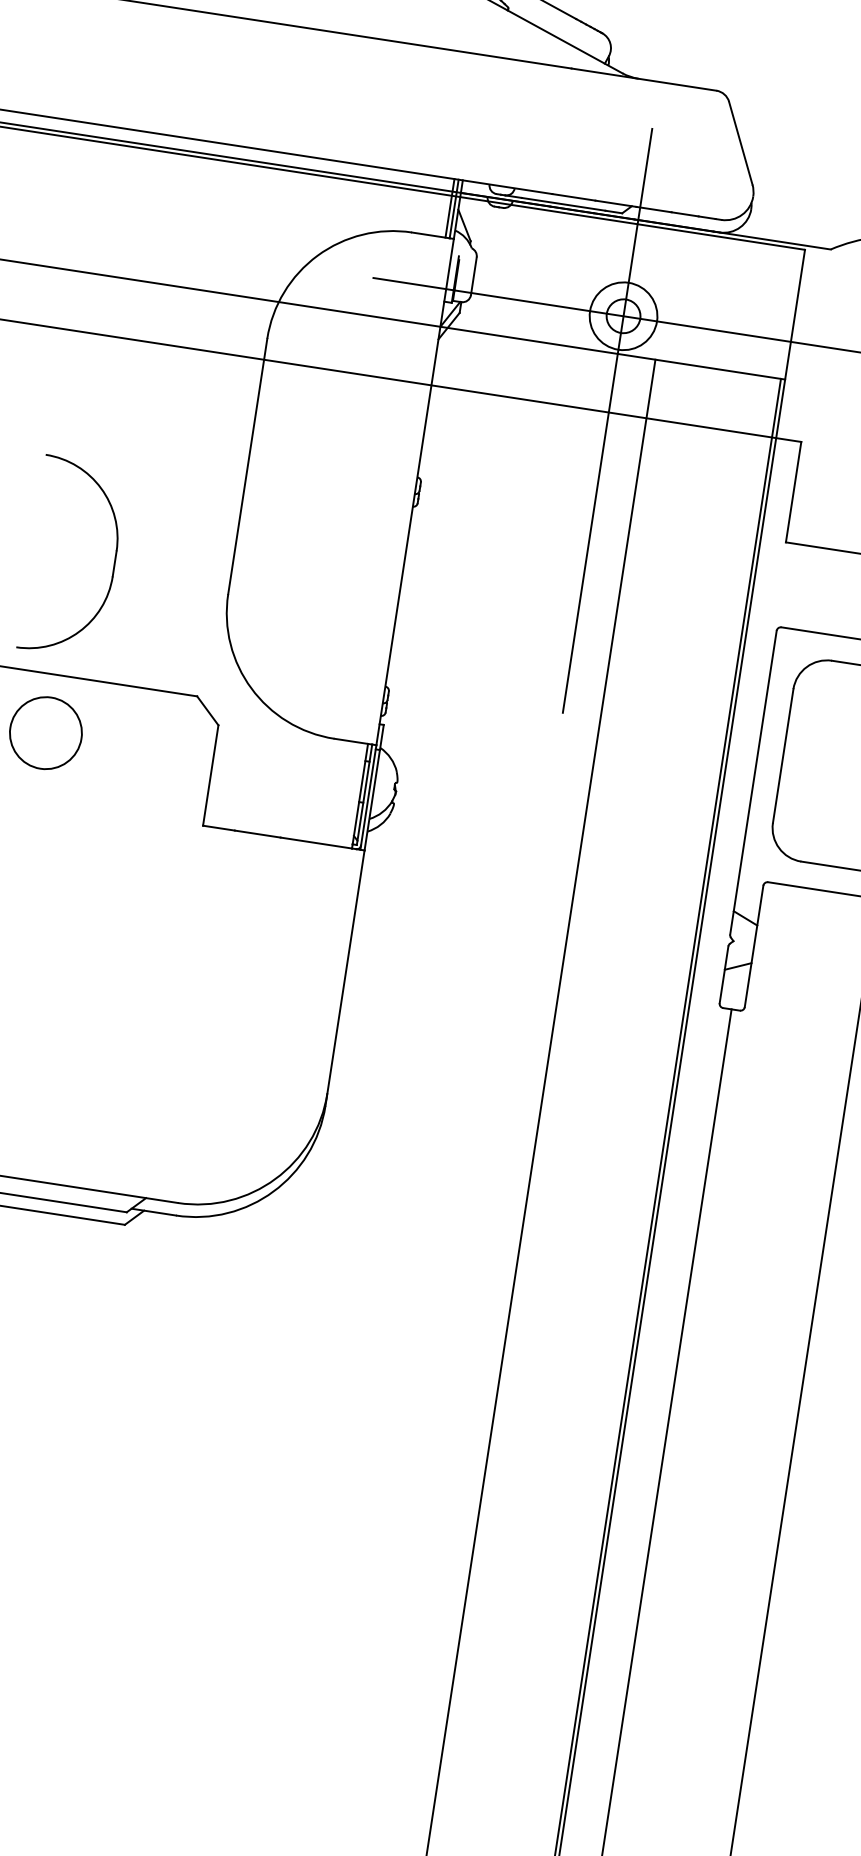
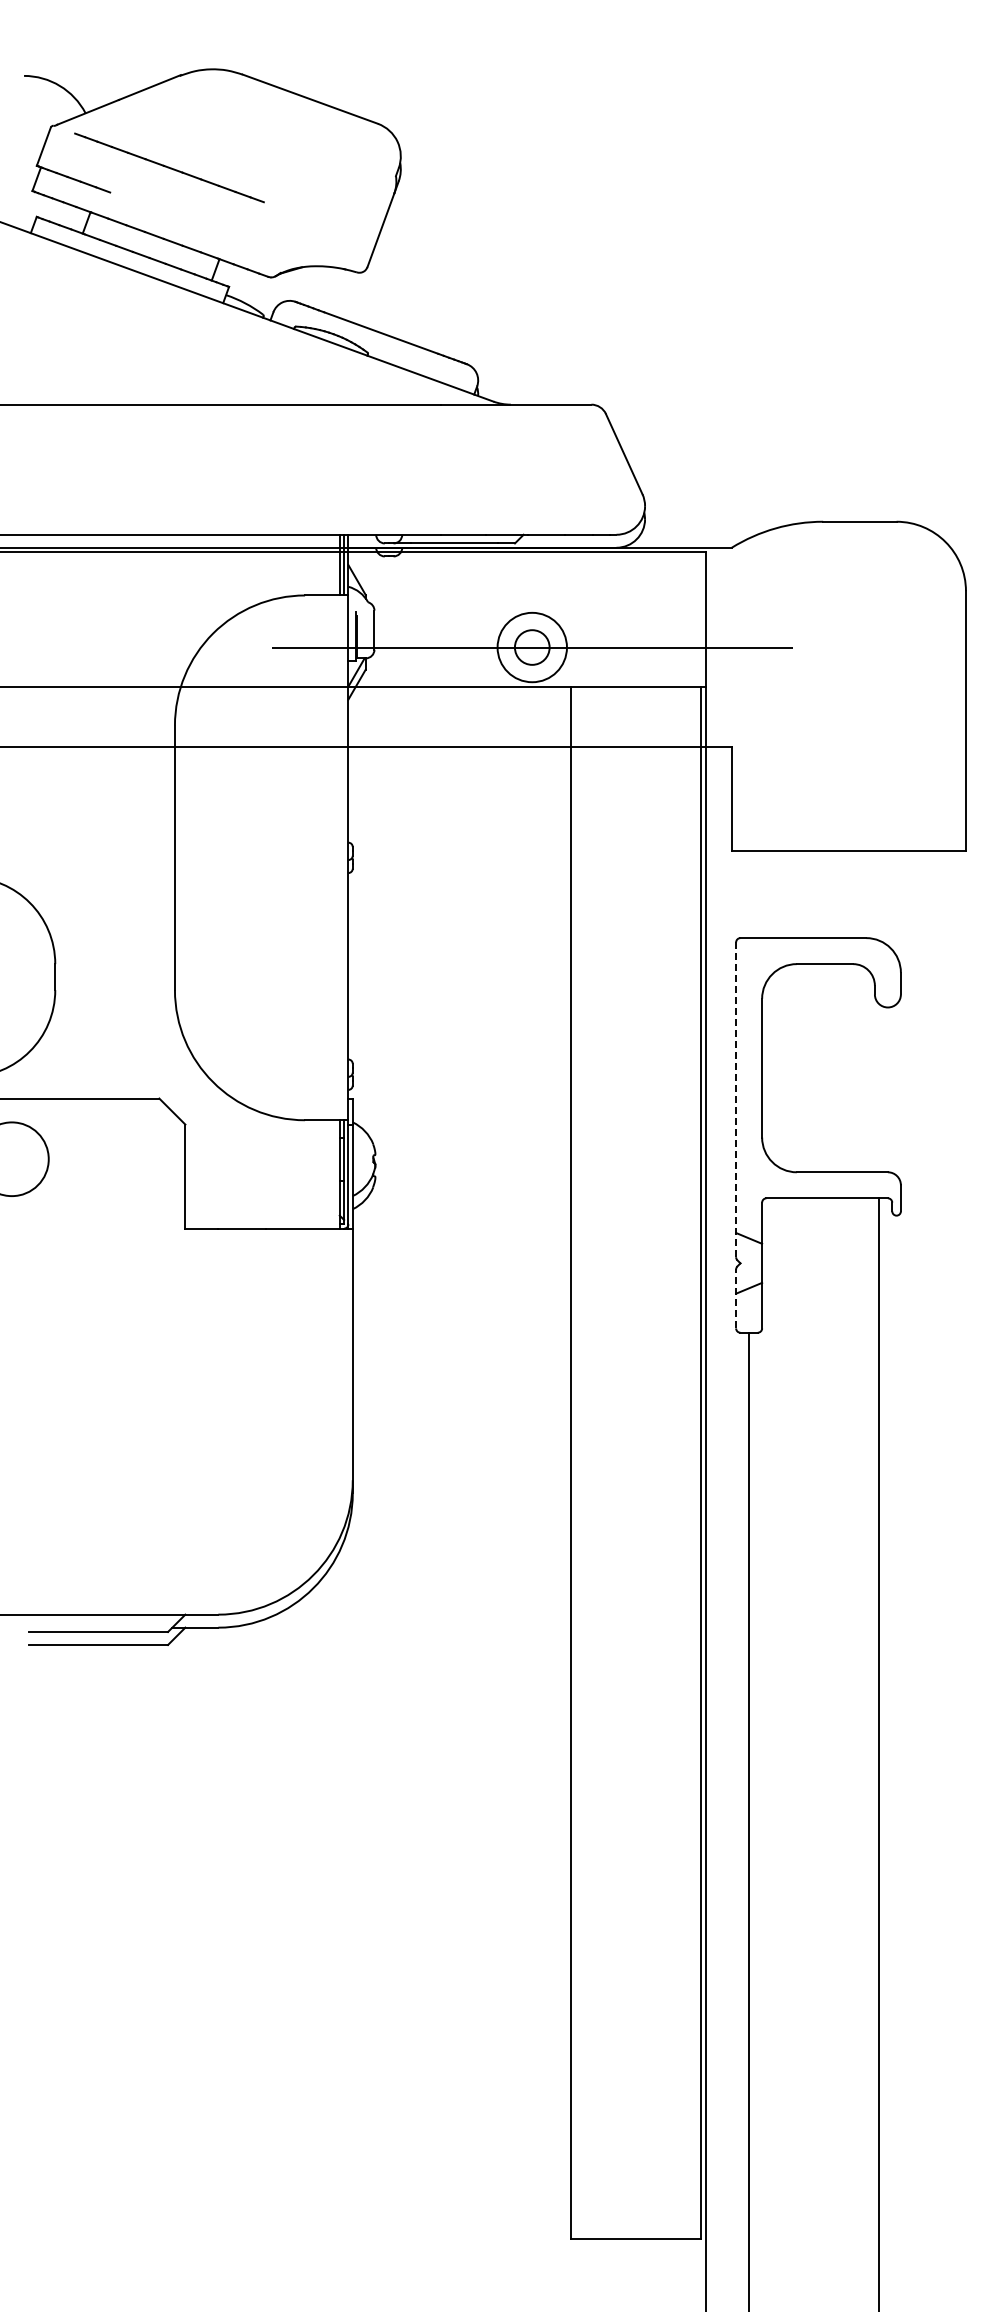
line: (607, 420) -> (532, 755), removed
line: (753, 782) -> (736, 1099), solid -> dashed
line: (724, 974) -> (736, 1298), solid -> dashed

